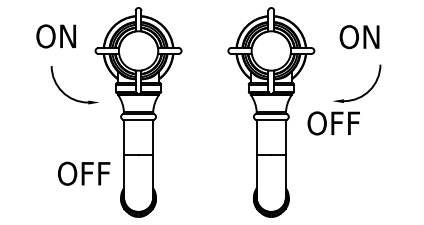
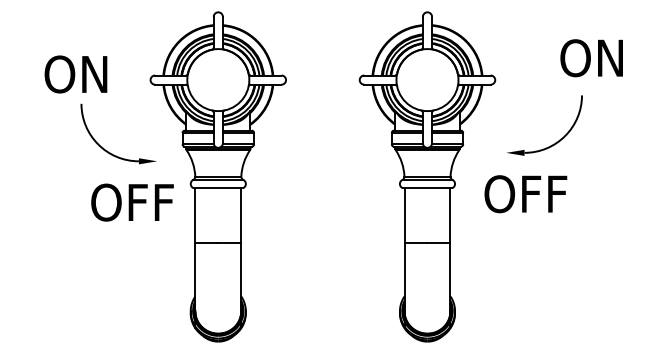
text: (55, 36) -> (74, 74), moved
text: (359, 37) -> (591, 58), moved
part: (365, 92) -> (558, 139), moved
text: (84, 173) -> (133, 202), moved

